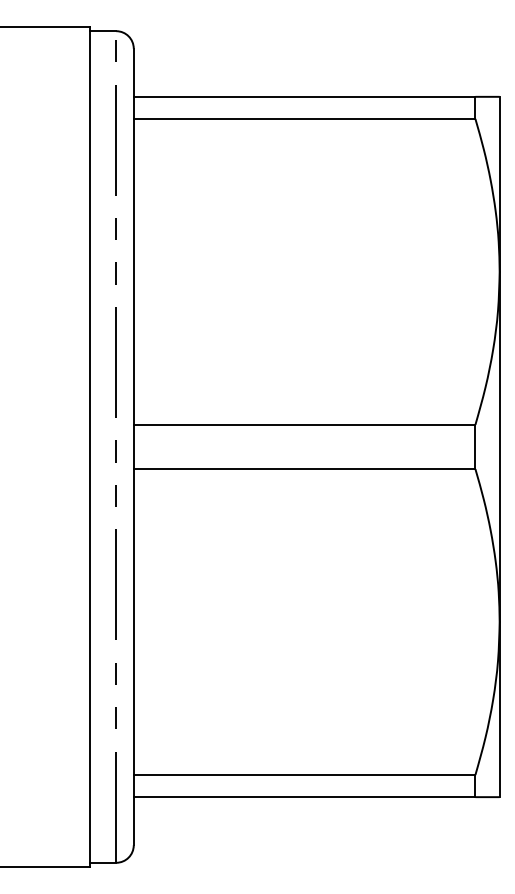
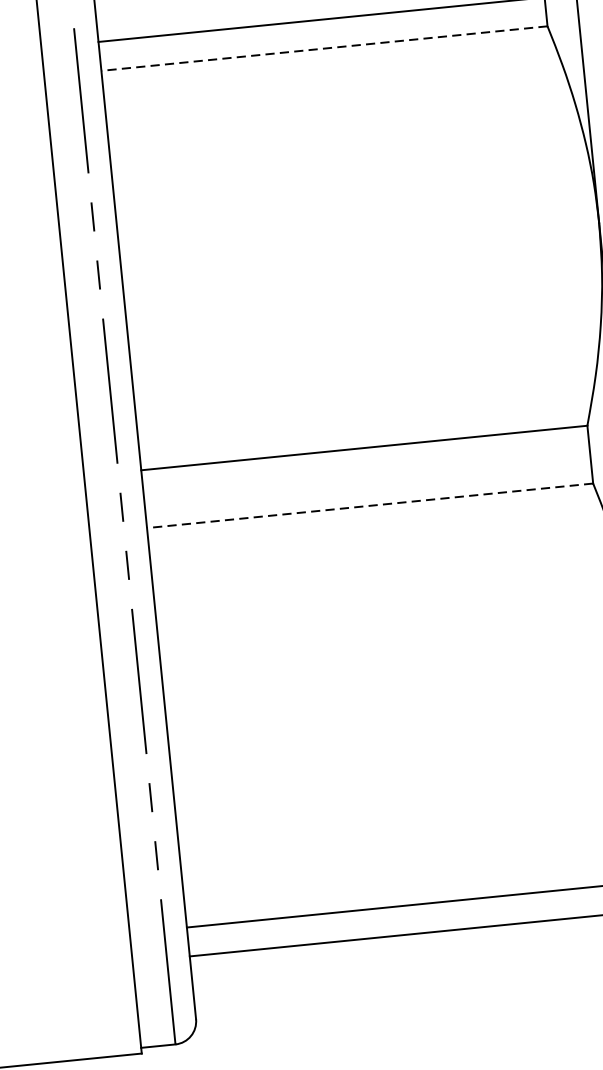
line: (304, 118) -> (324, 47), solid -> dashed
line: (304, 469) -> (370, 506), solid -> dashed

